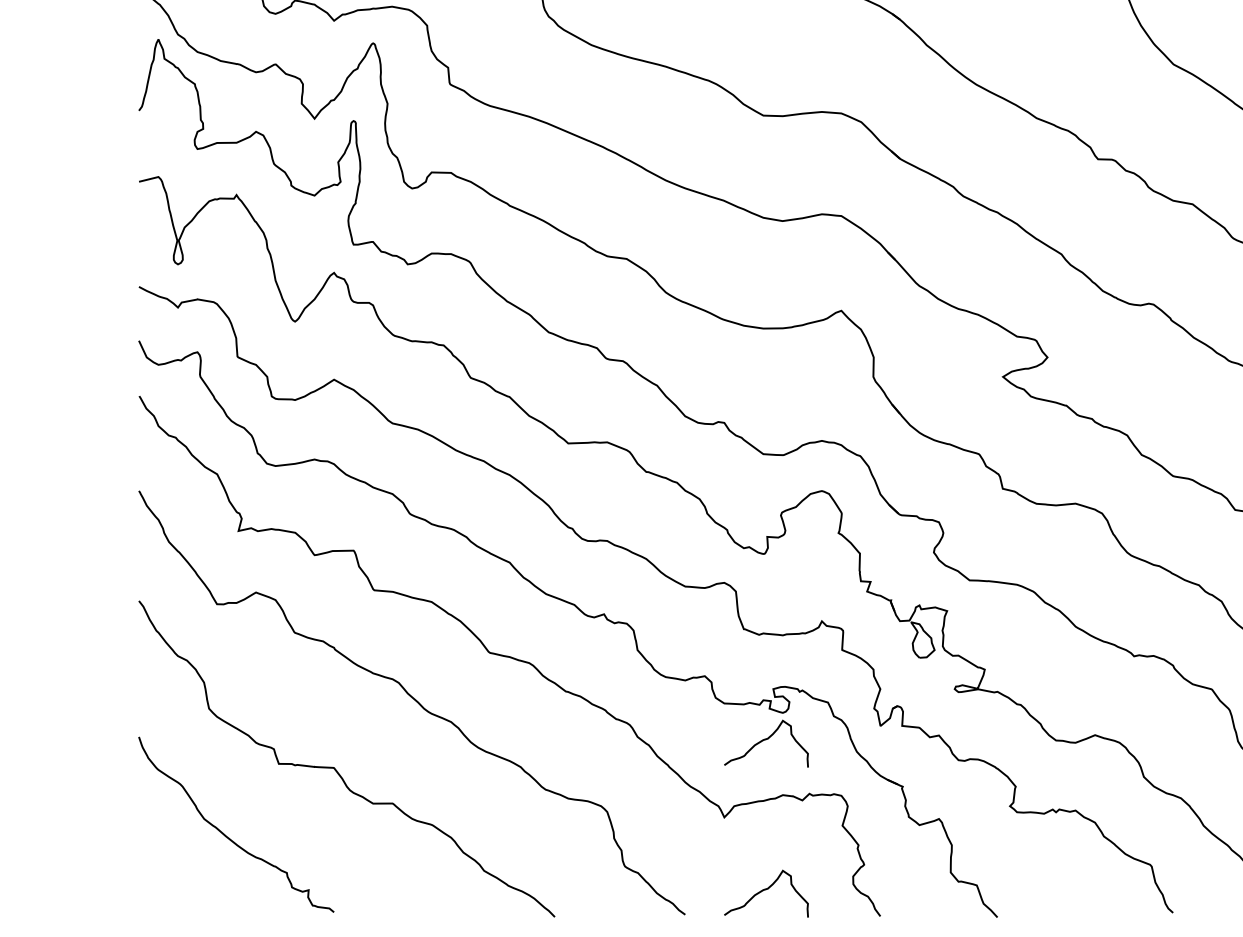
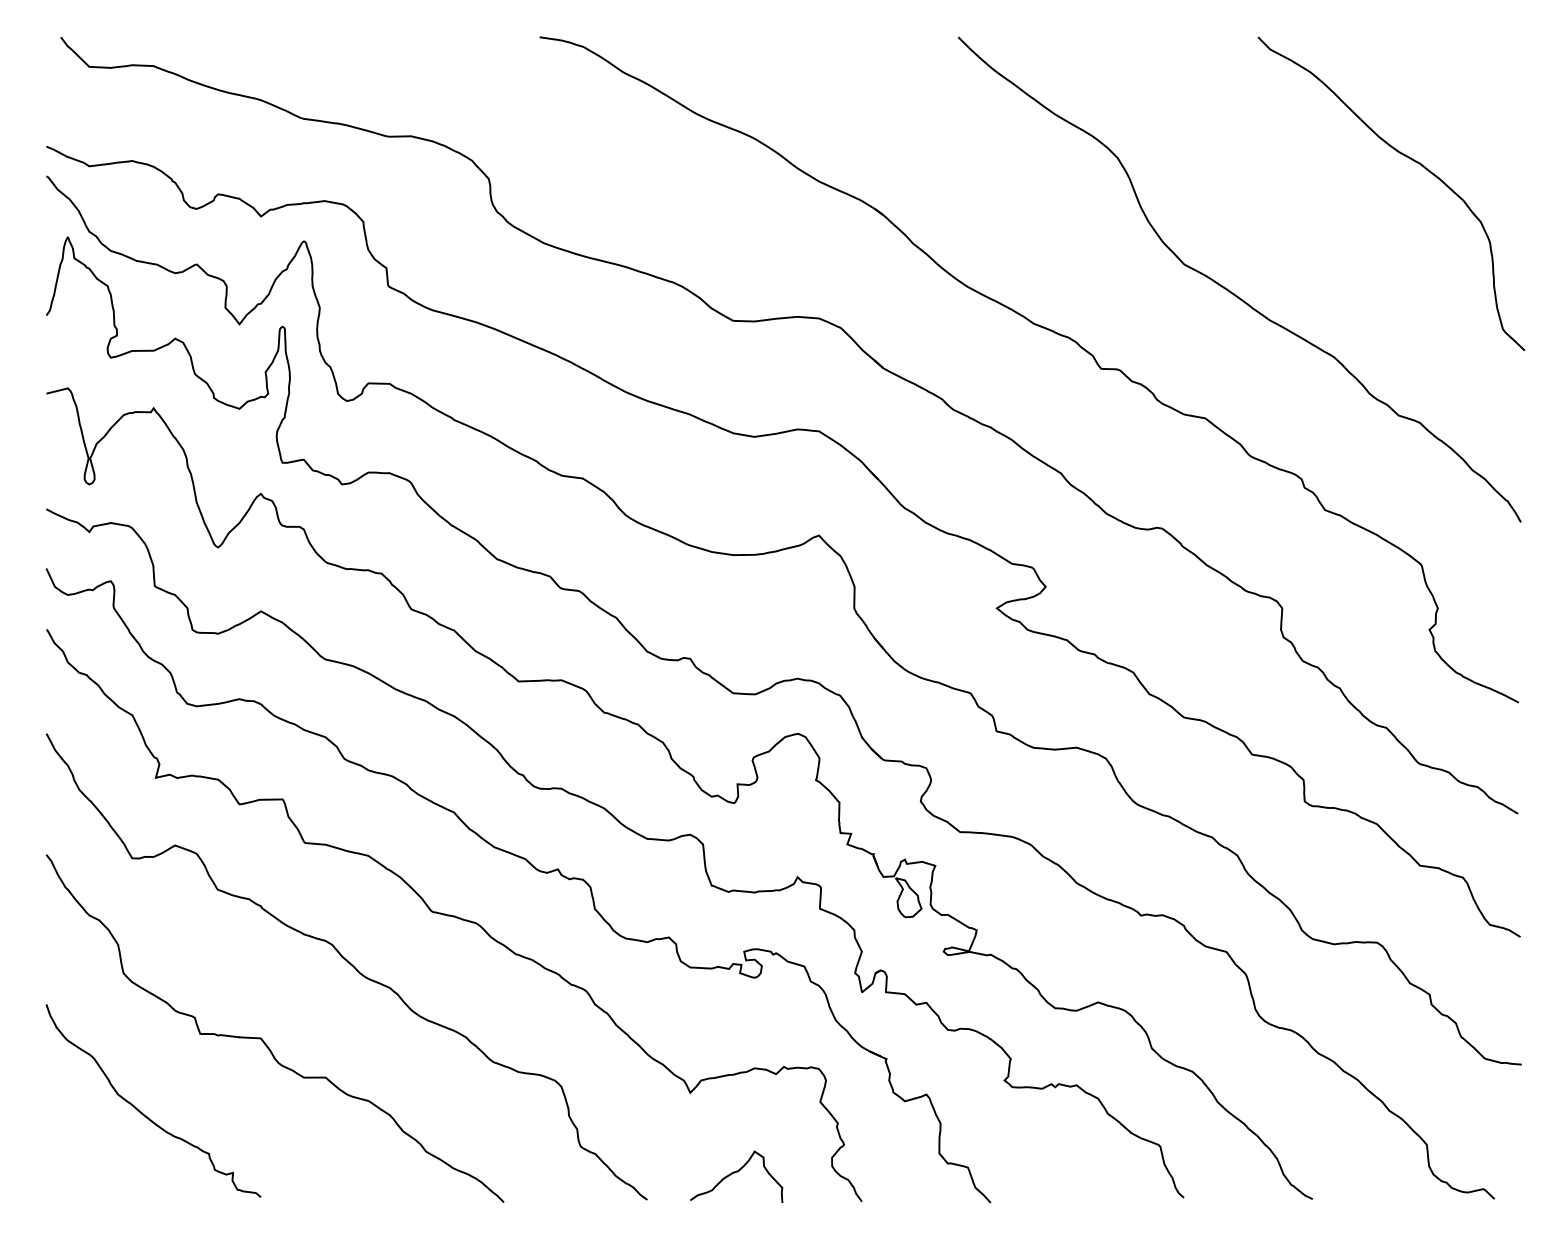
curve: (764, 740) -> (734, 1008), removed

